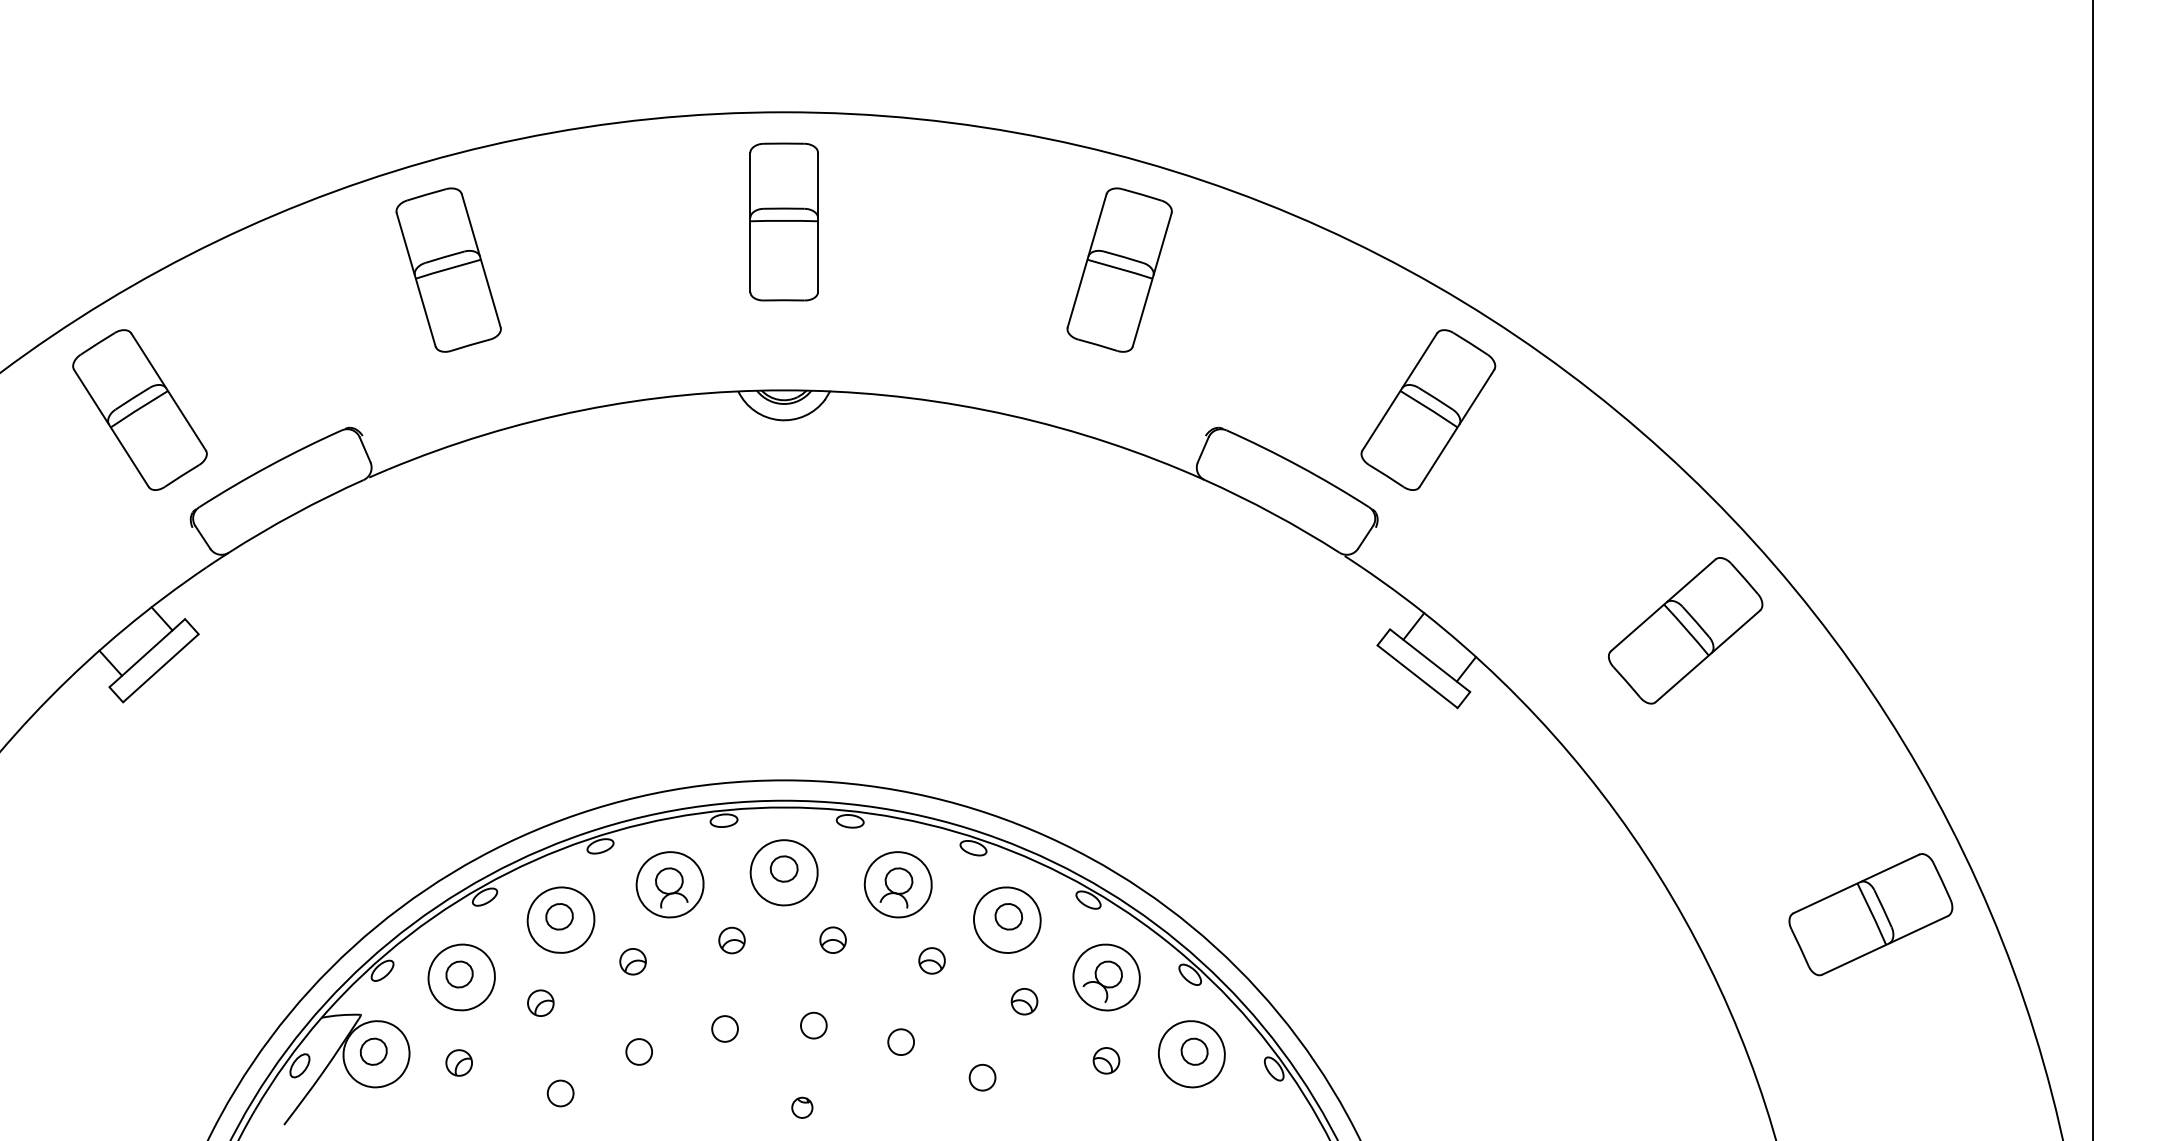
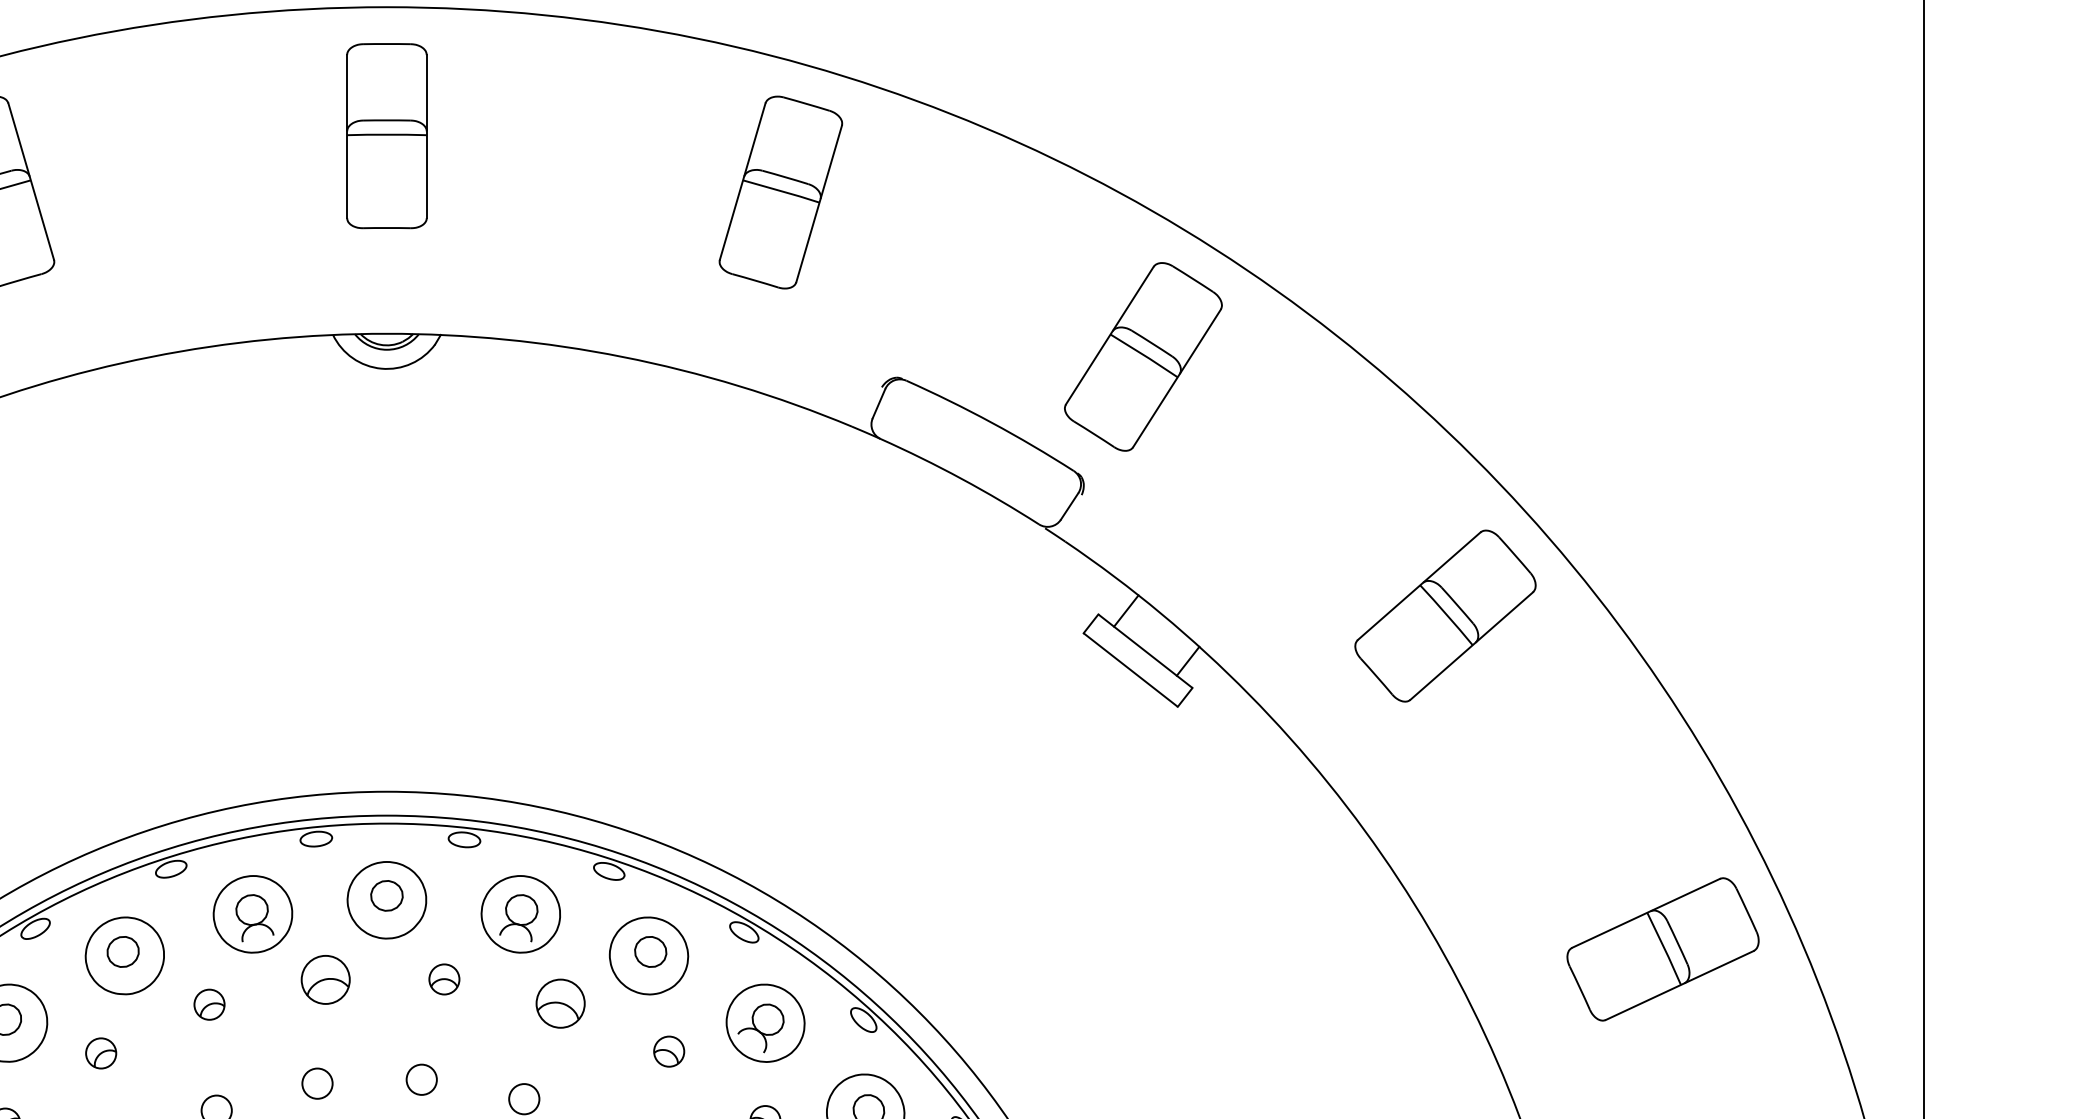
part: (731, 940) -> (325, 979), size x1.6
part: (931, 960) -> (559, 1003), size x1.6

